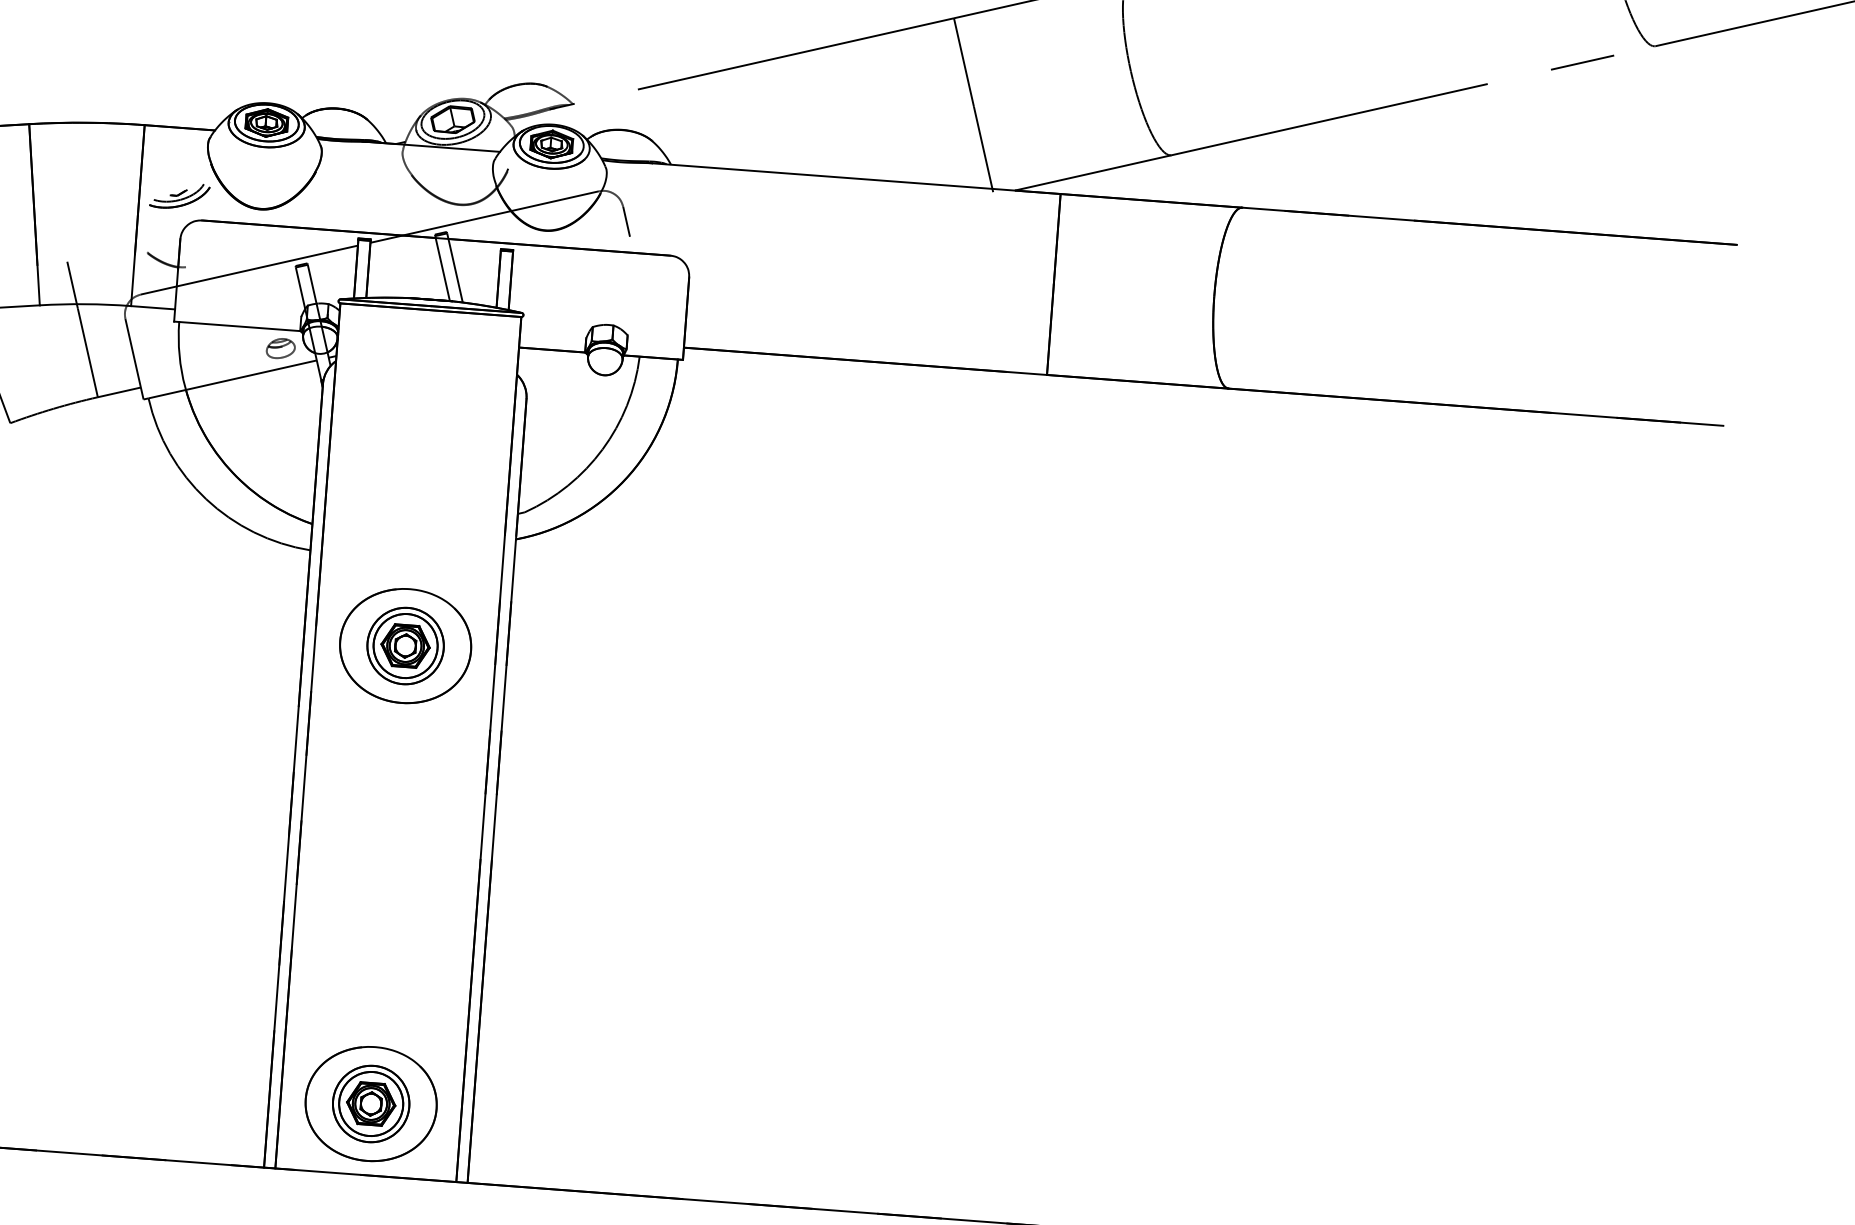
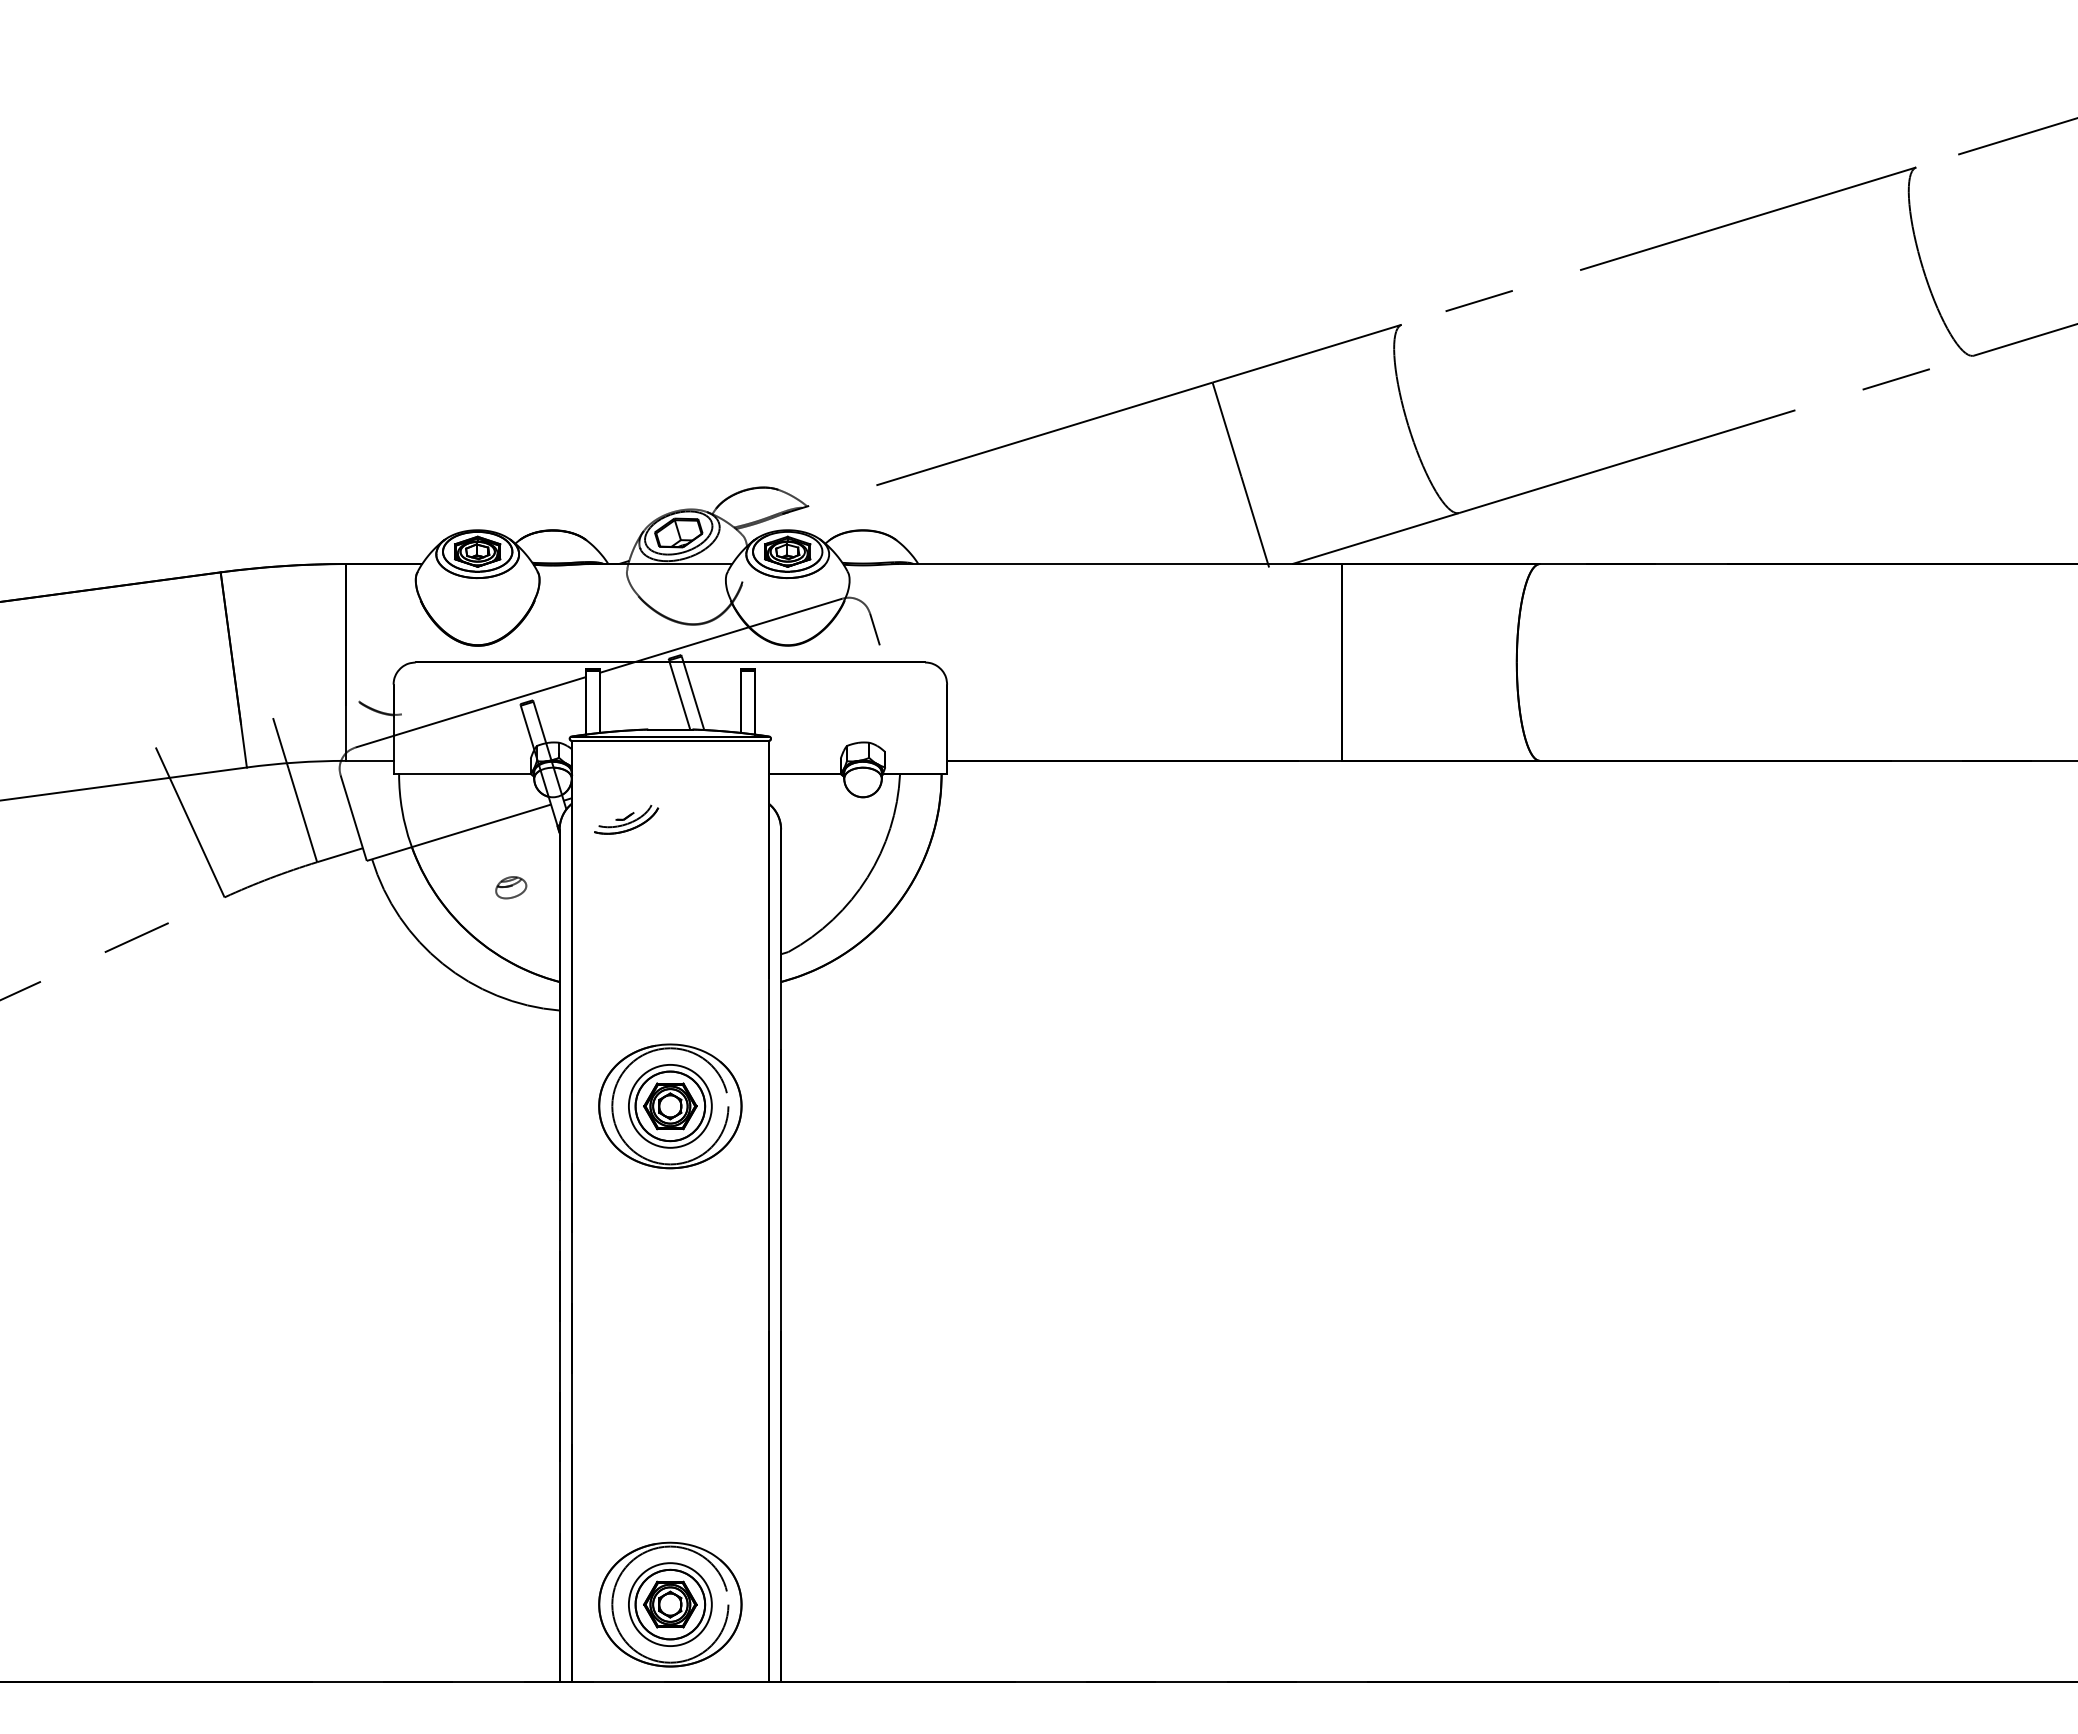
part: (179, 195) -> (626, 819), moved
part: (281, 348) -> (511, 887), moved
circle: (404, 645) -> (669, 1105), size x1.4
circle: (370, 1103) -> (669, 1604), size x1.4

